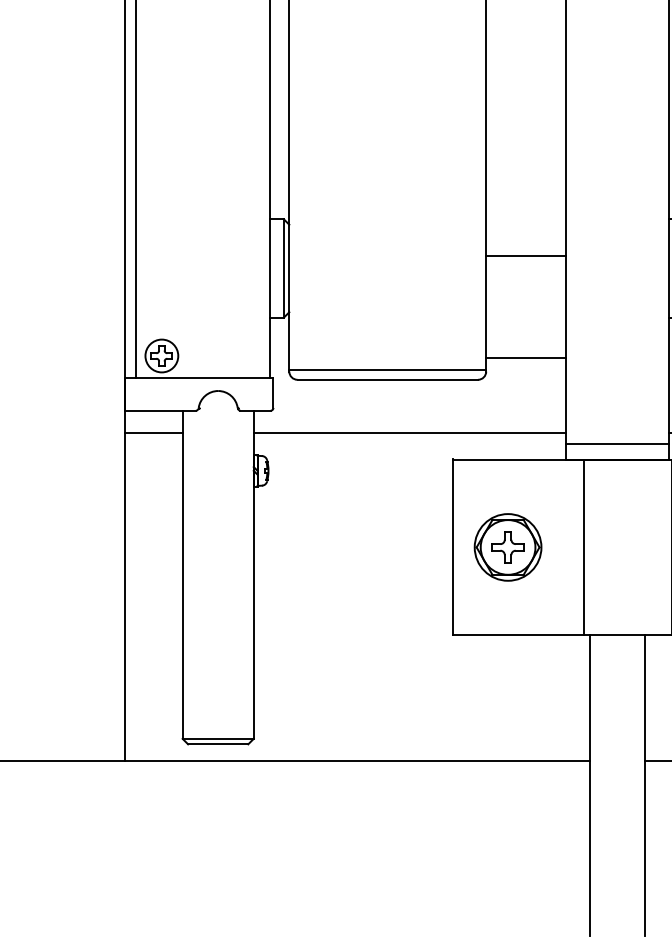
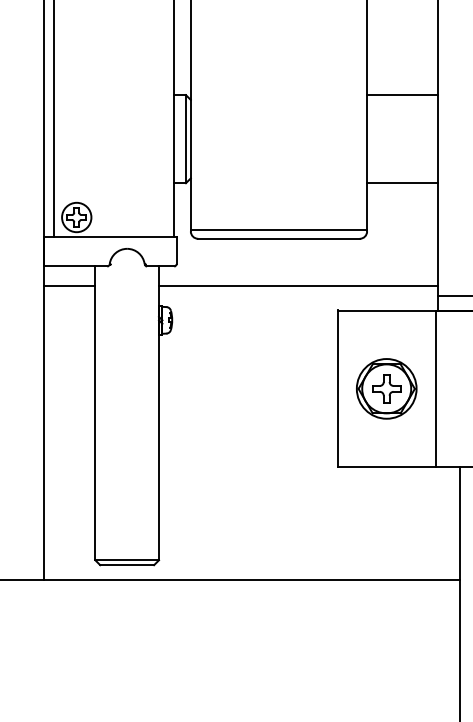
line: (525, 256) -> (402, 95), moved
line: (525, 357) -> (402, 183), moved
line: (583, 546) -> (435, 388), moved

